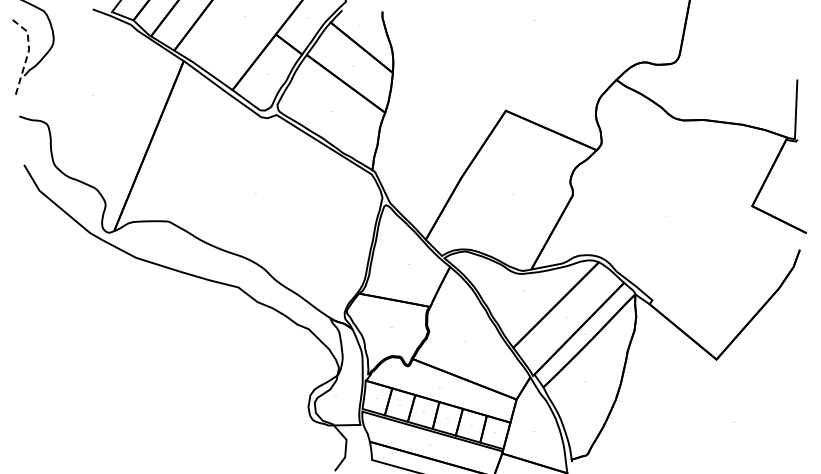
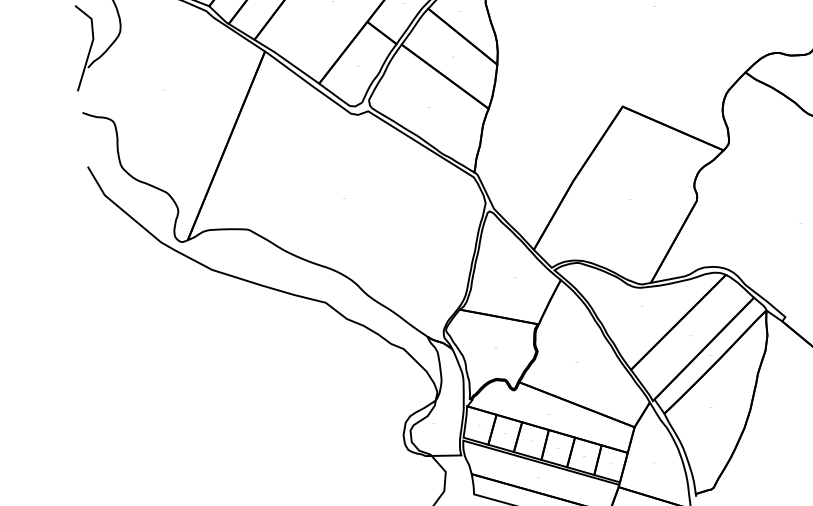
line: (27, 54) -> (91, 44), dashed -> solid

